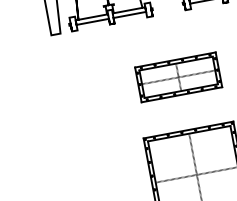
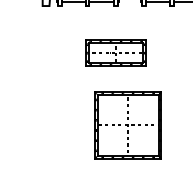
part: (177, 76) -> (115, 52), moved

